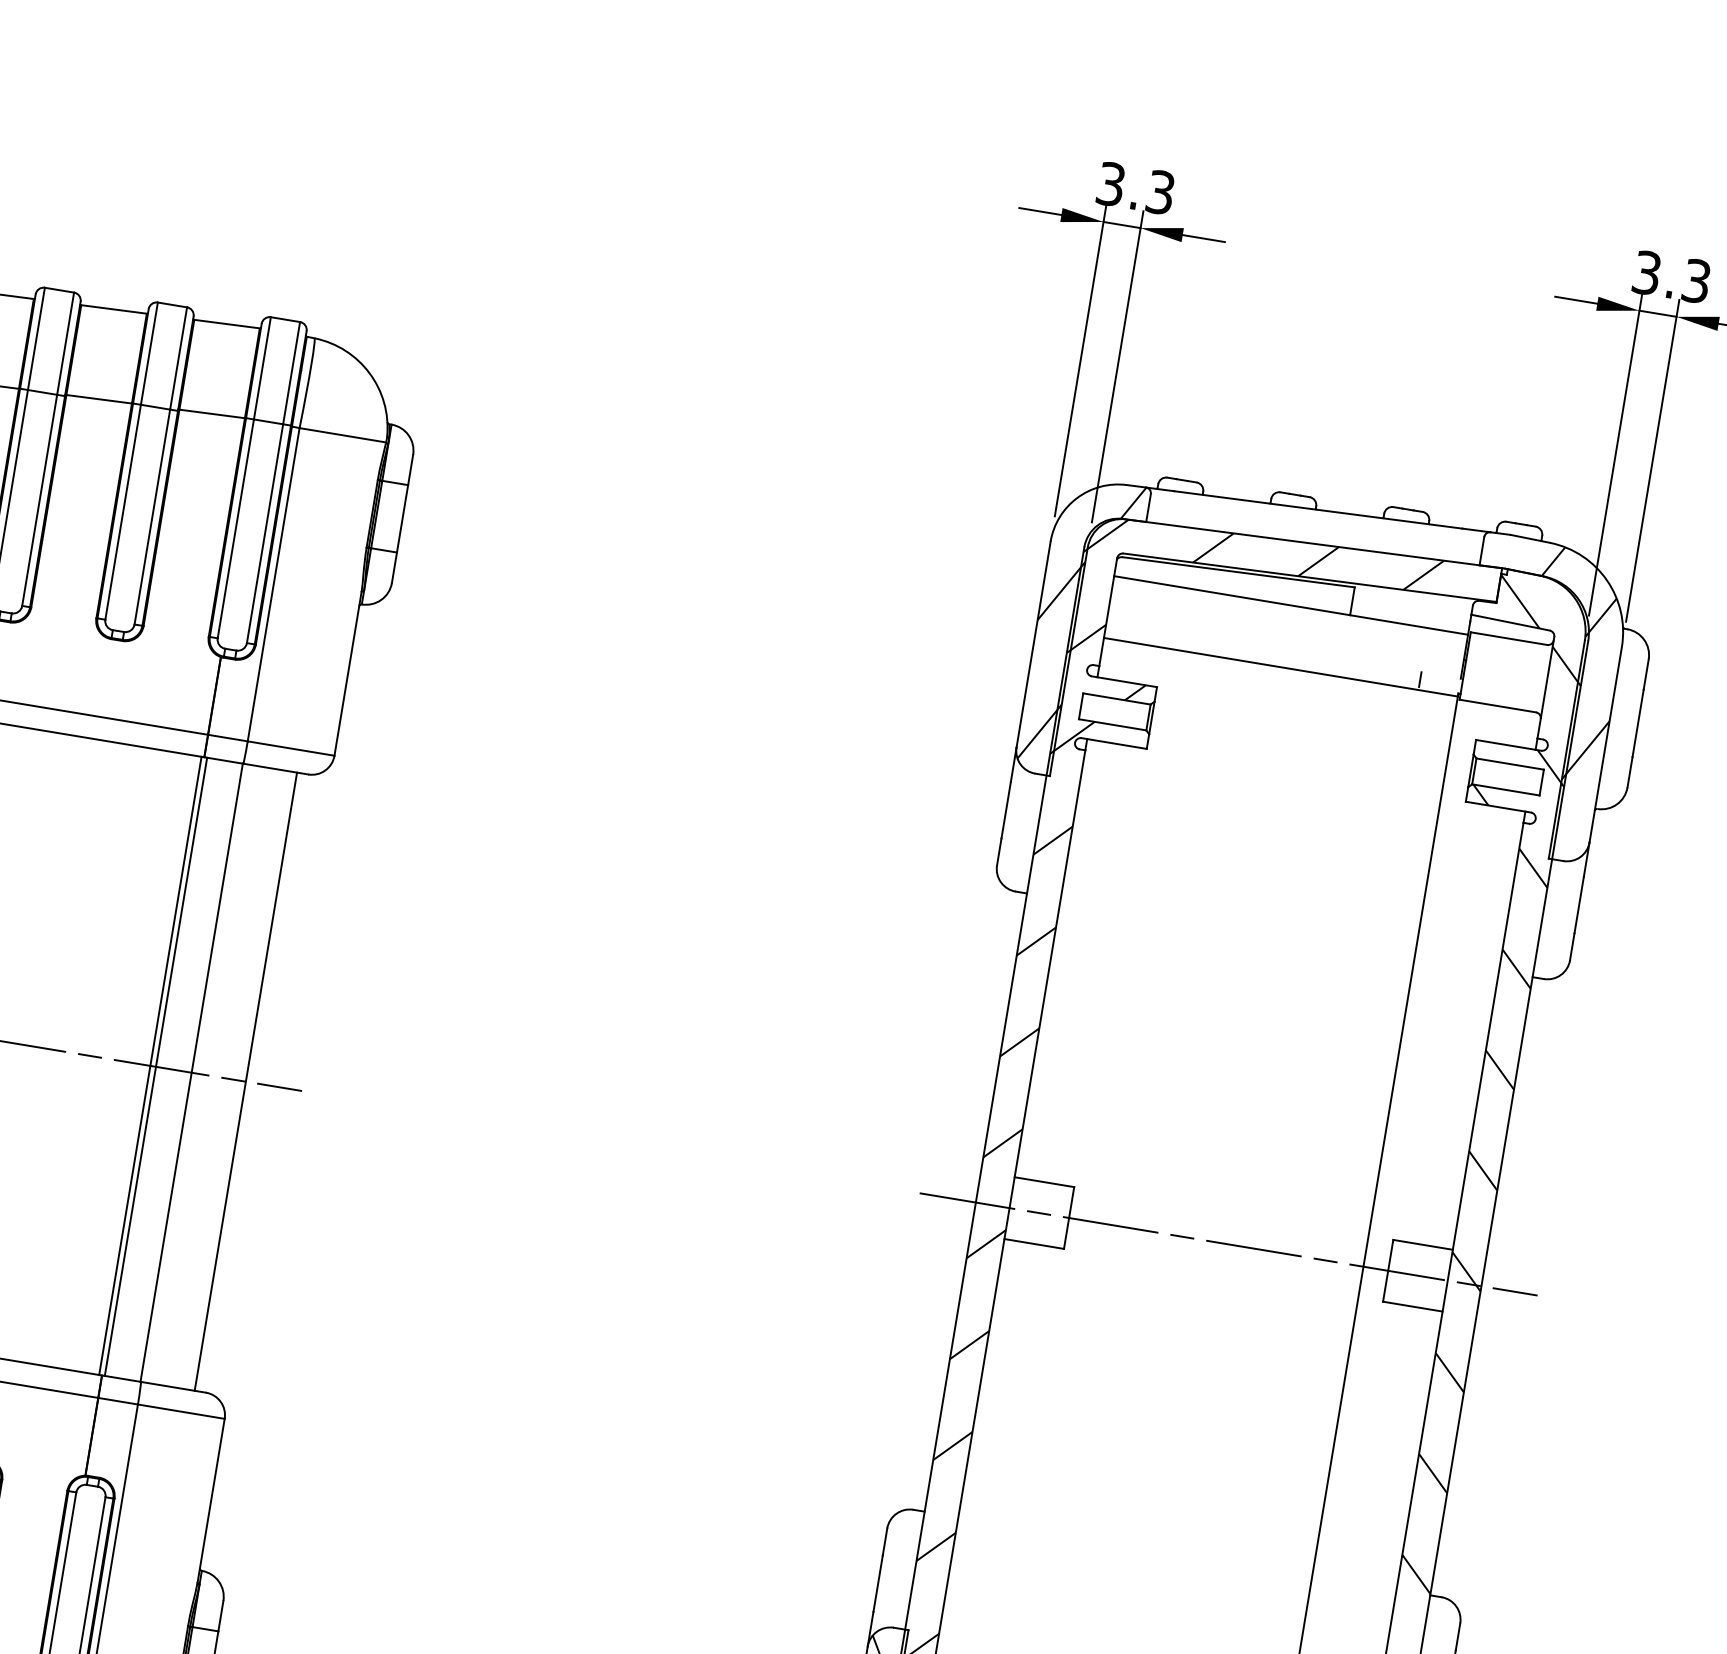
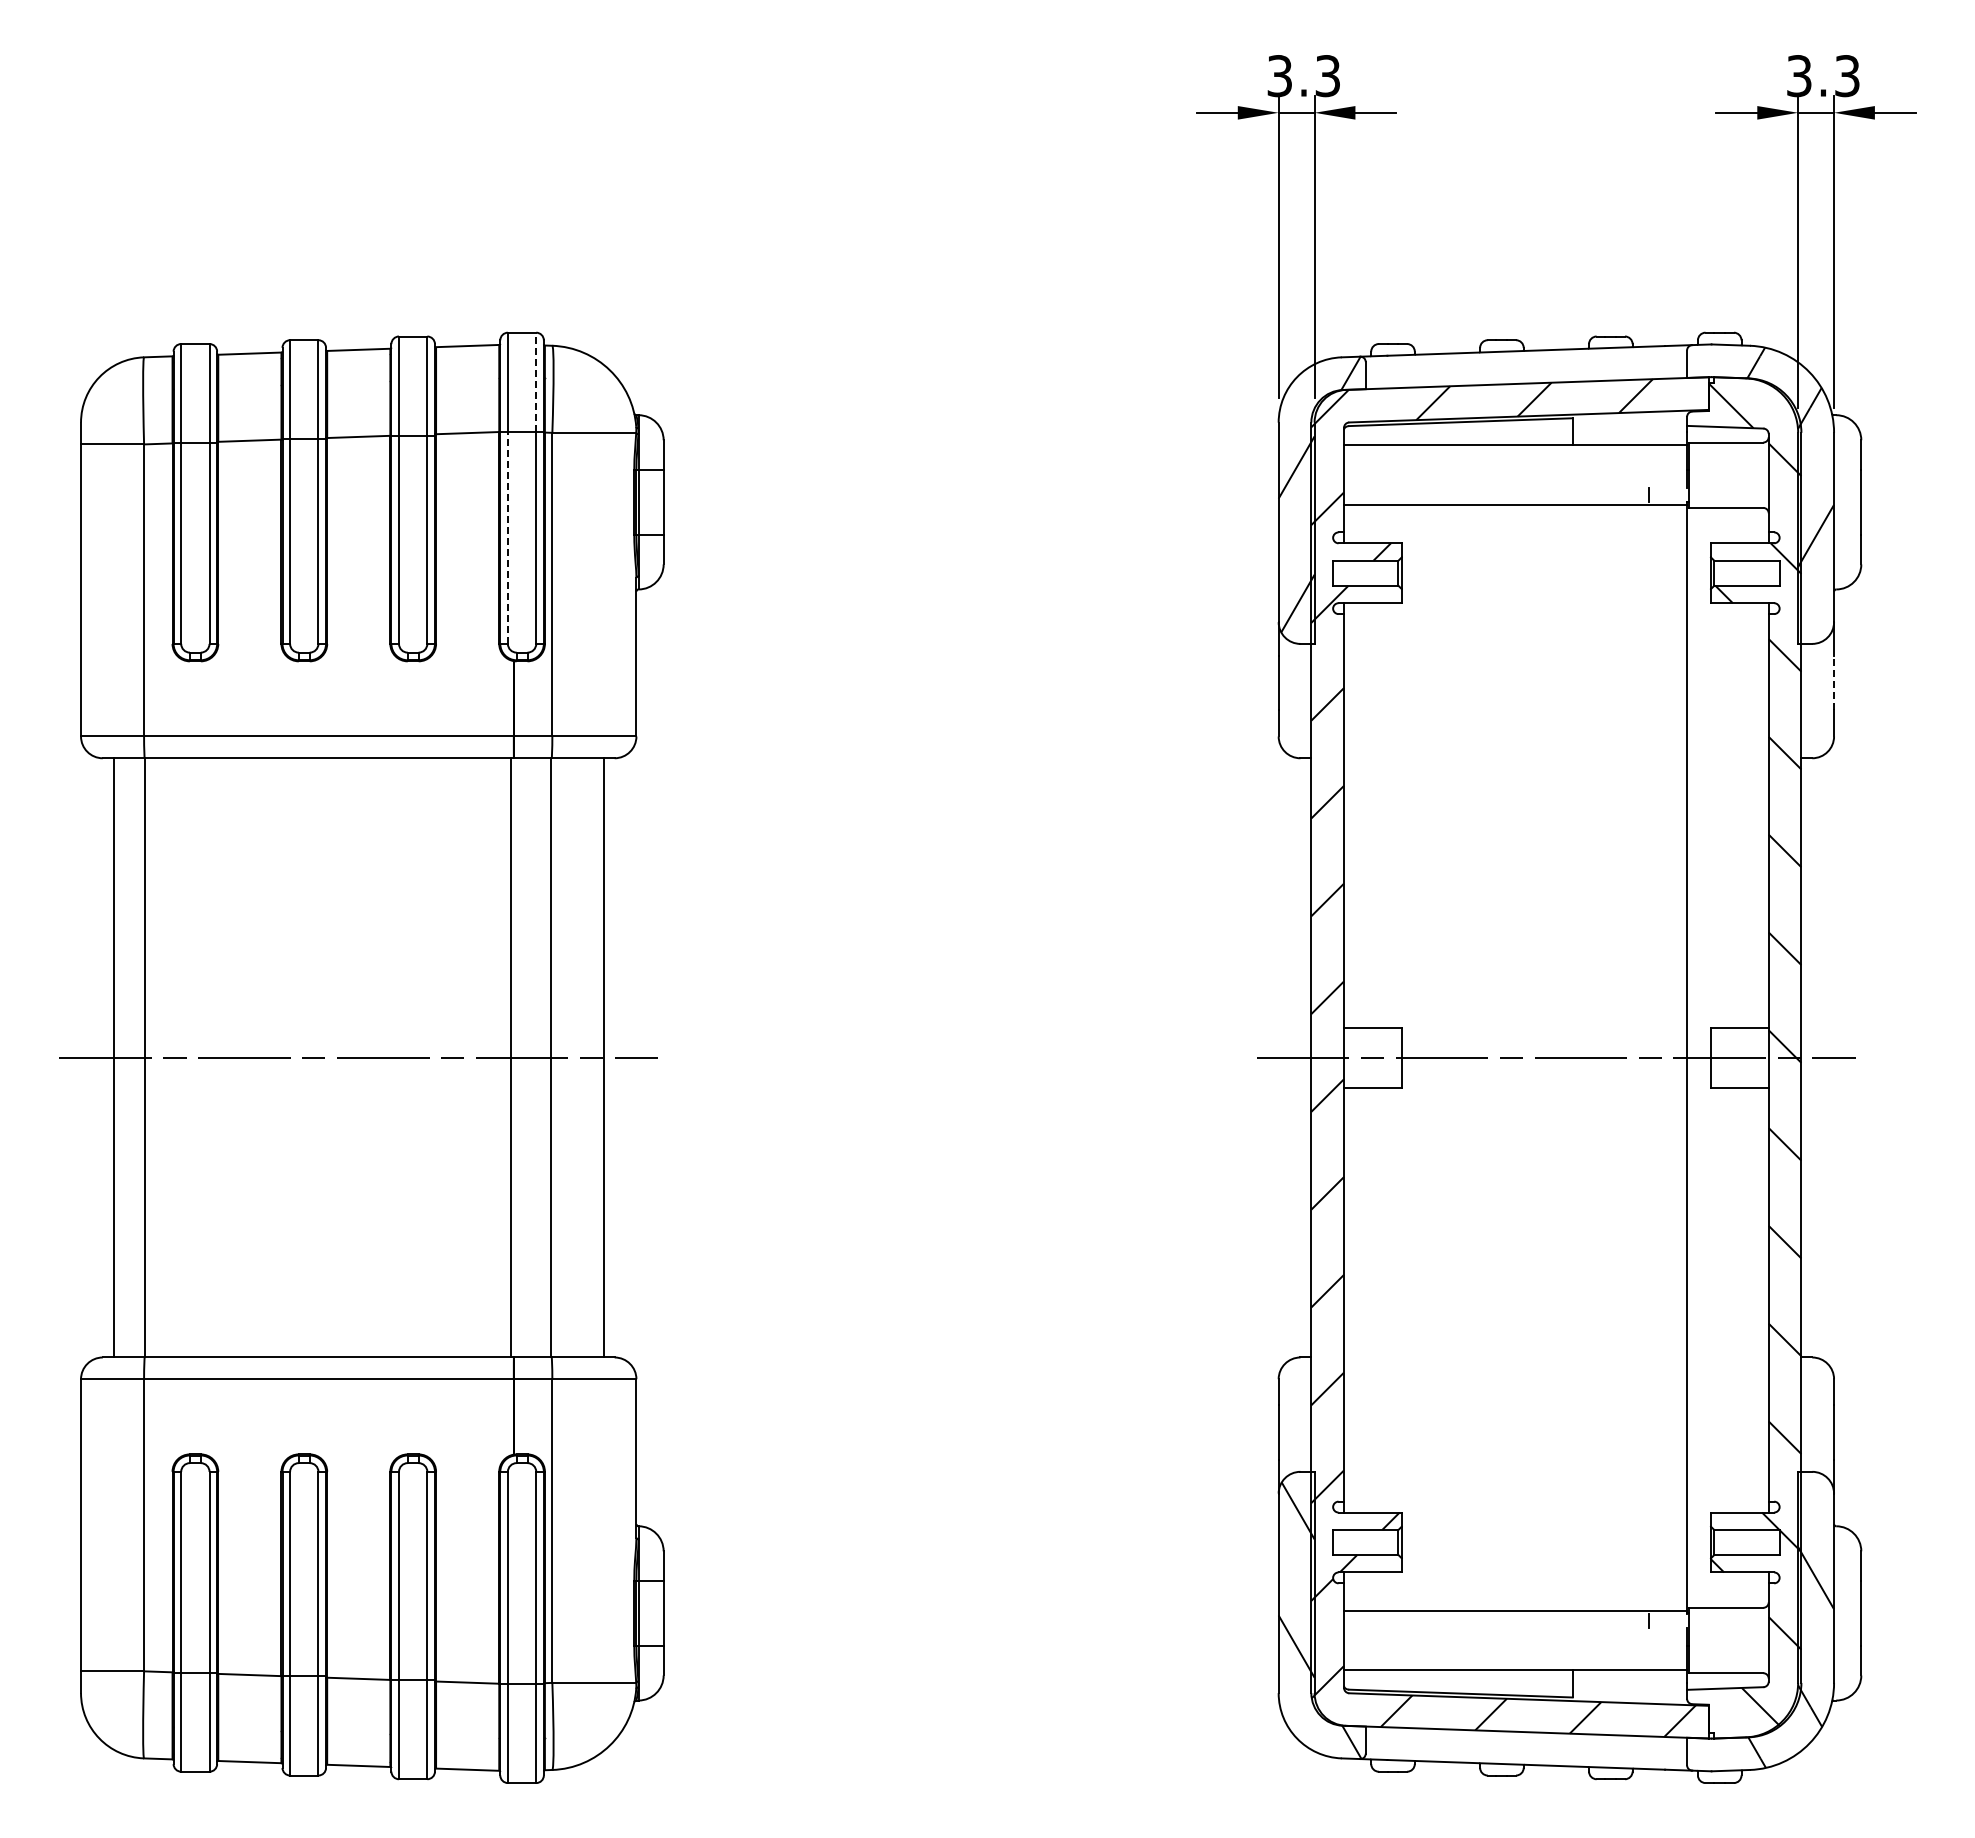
line: (291, 373) -> (536, 382), solid -> dashed
line: (235, 528) -> (507, 537), solid -> dashed
line: (1579, 904) -> (1834, 682), solid -> dashed
line: (155, 1066) -> (516, 1057), removed

